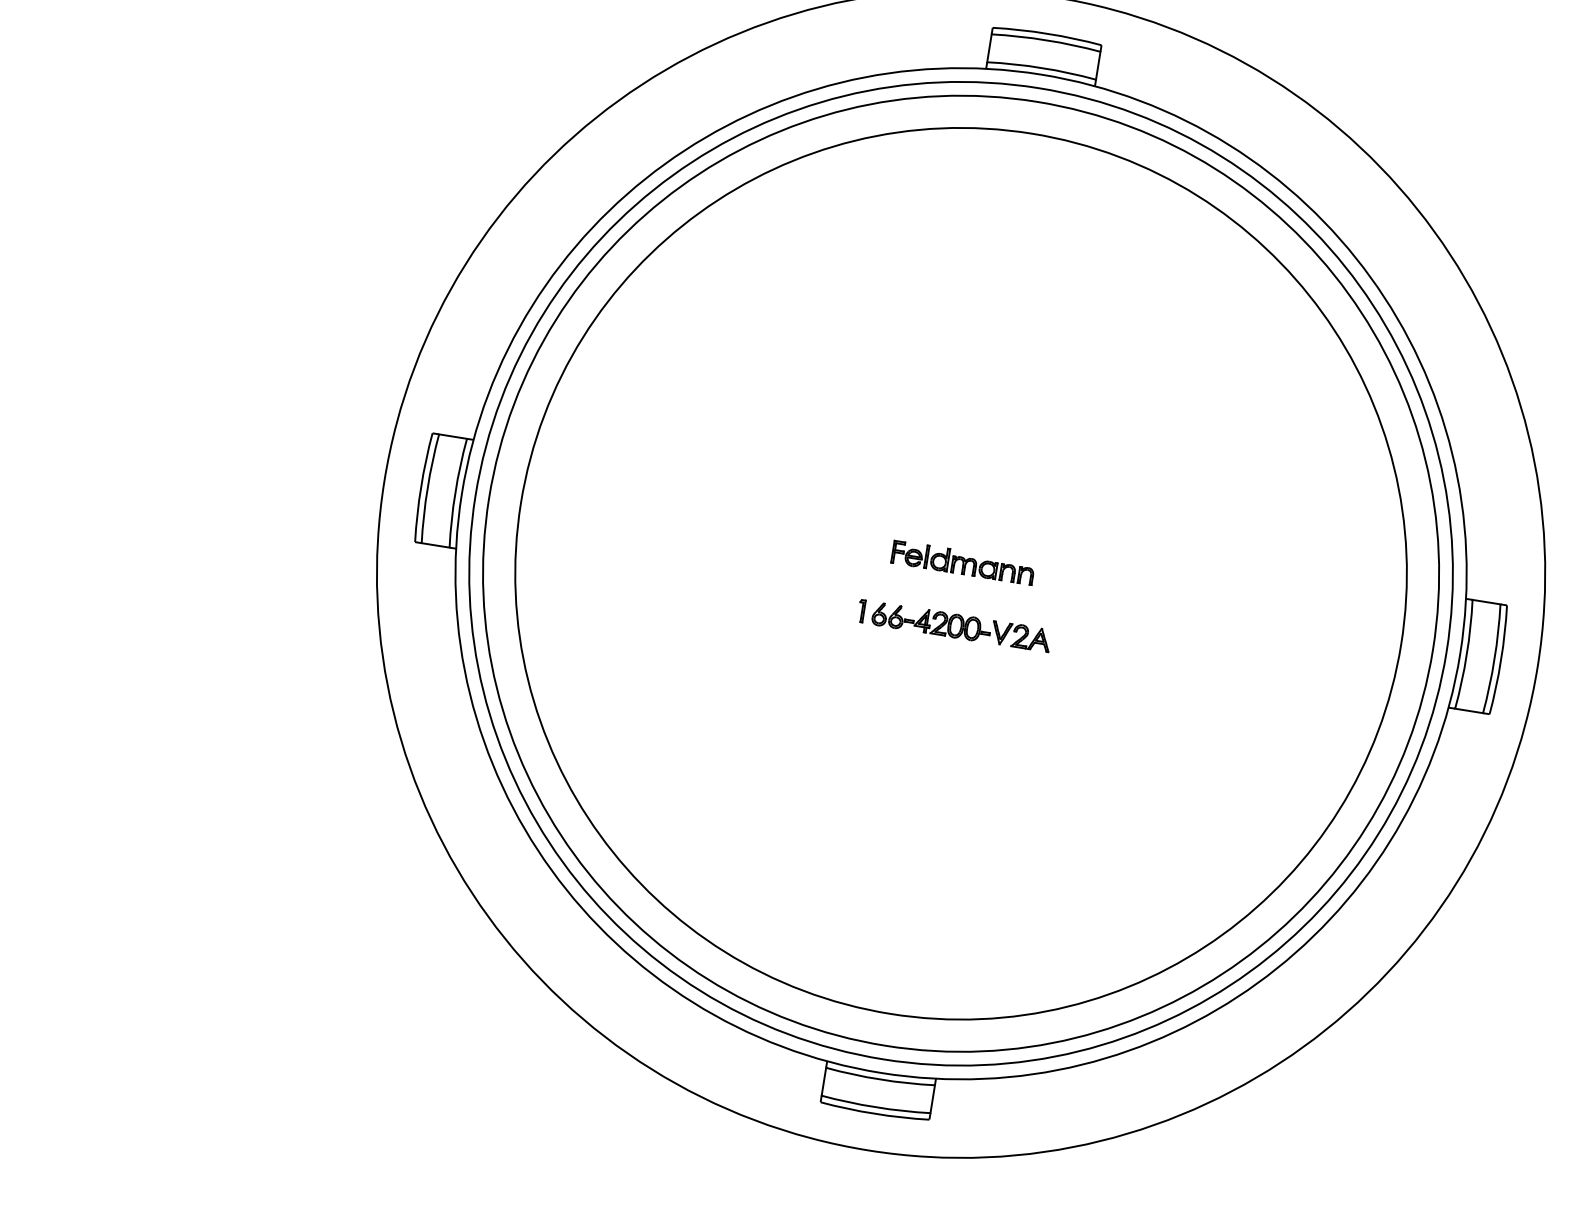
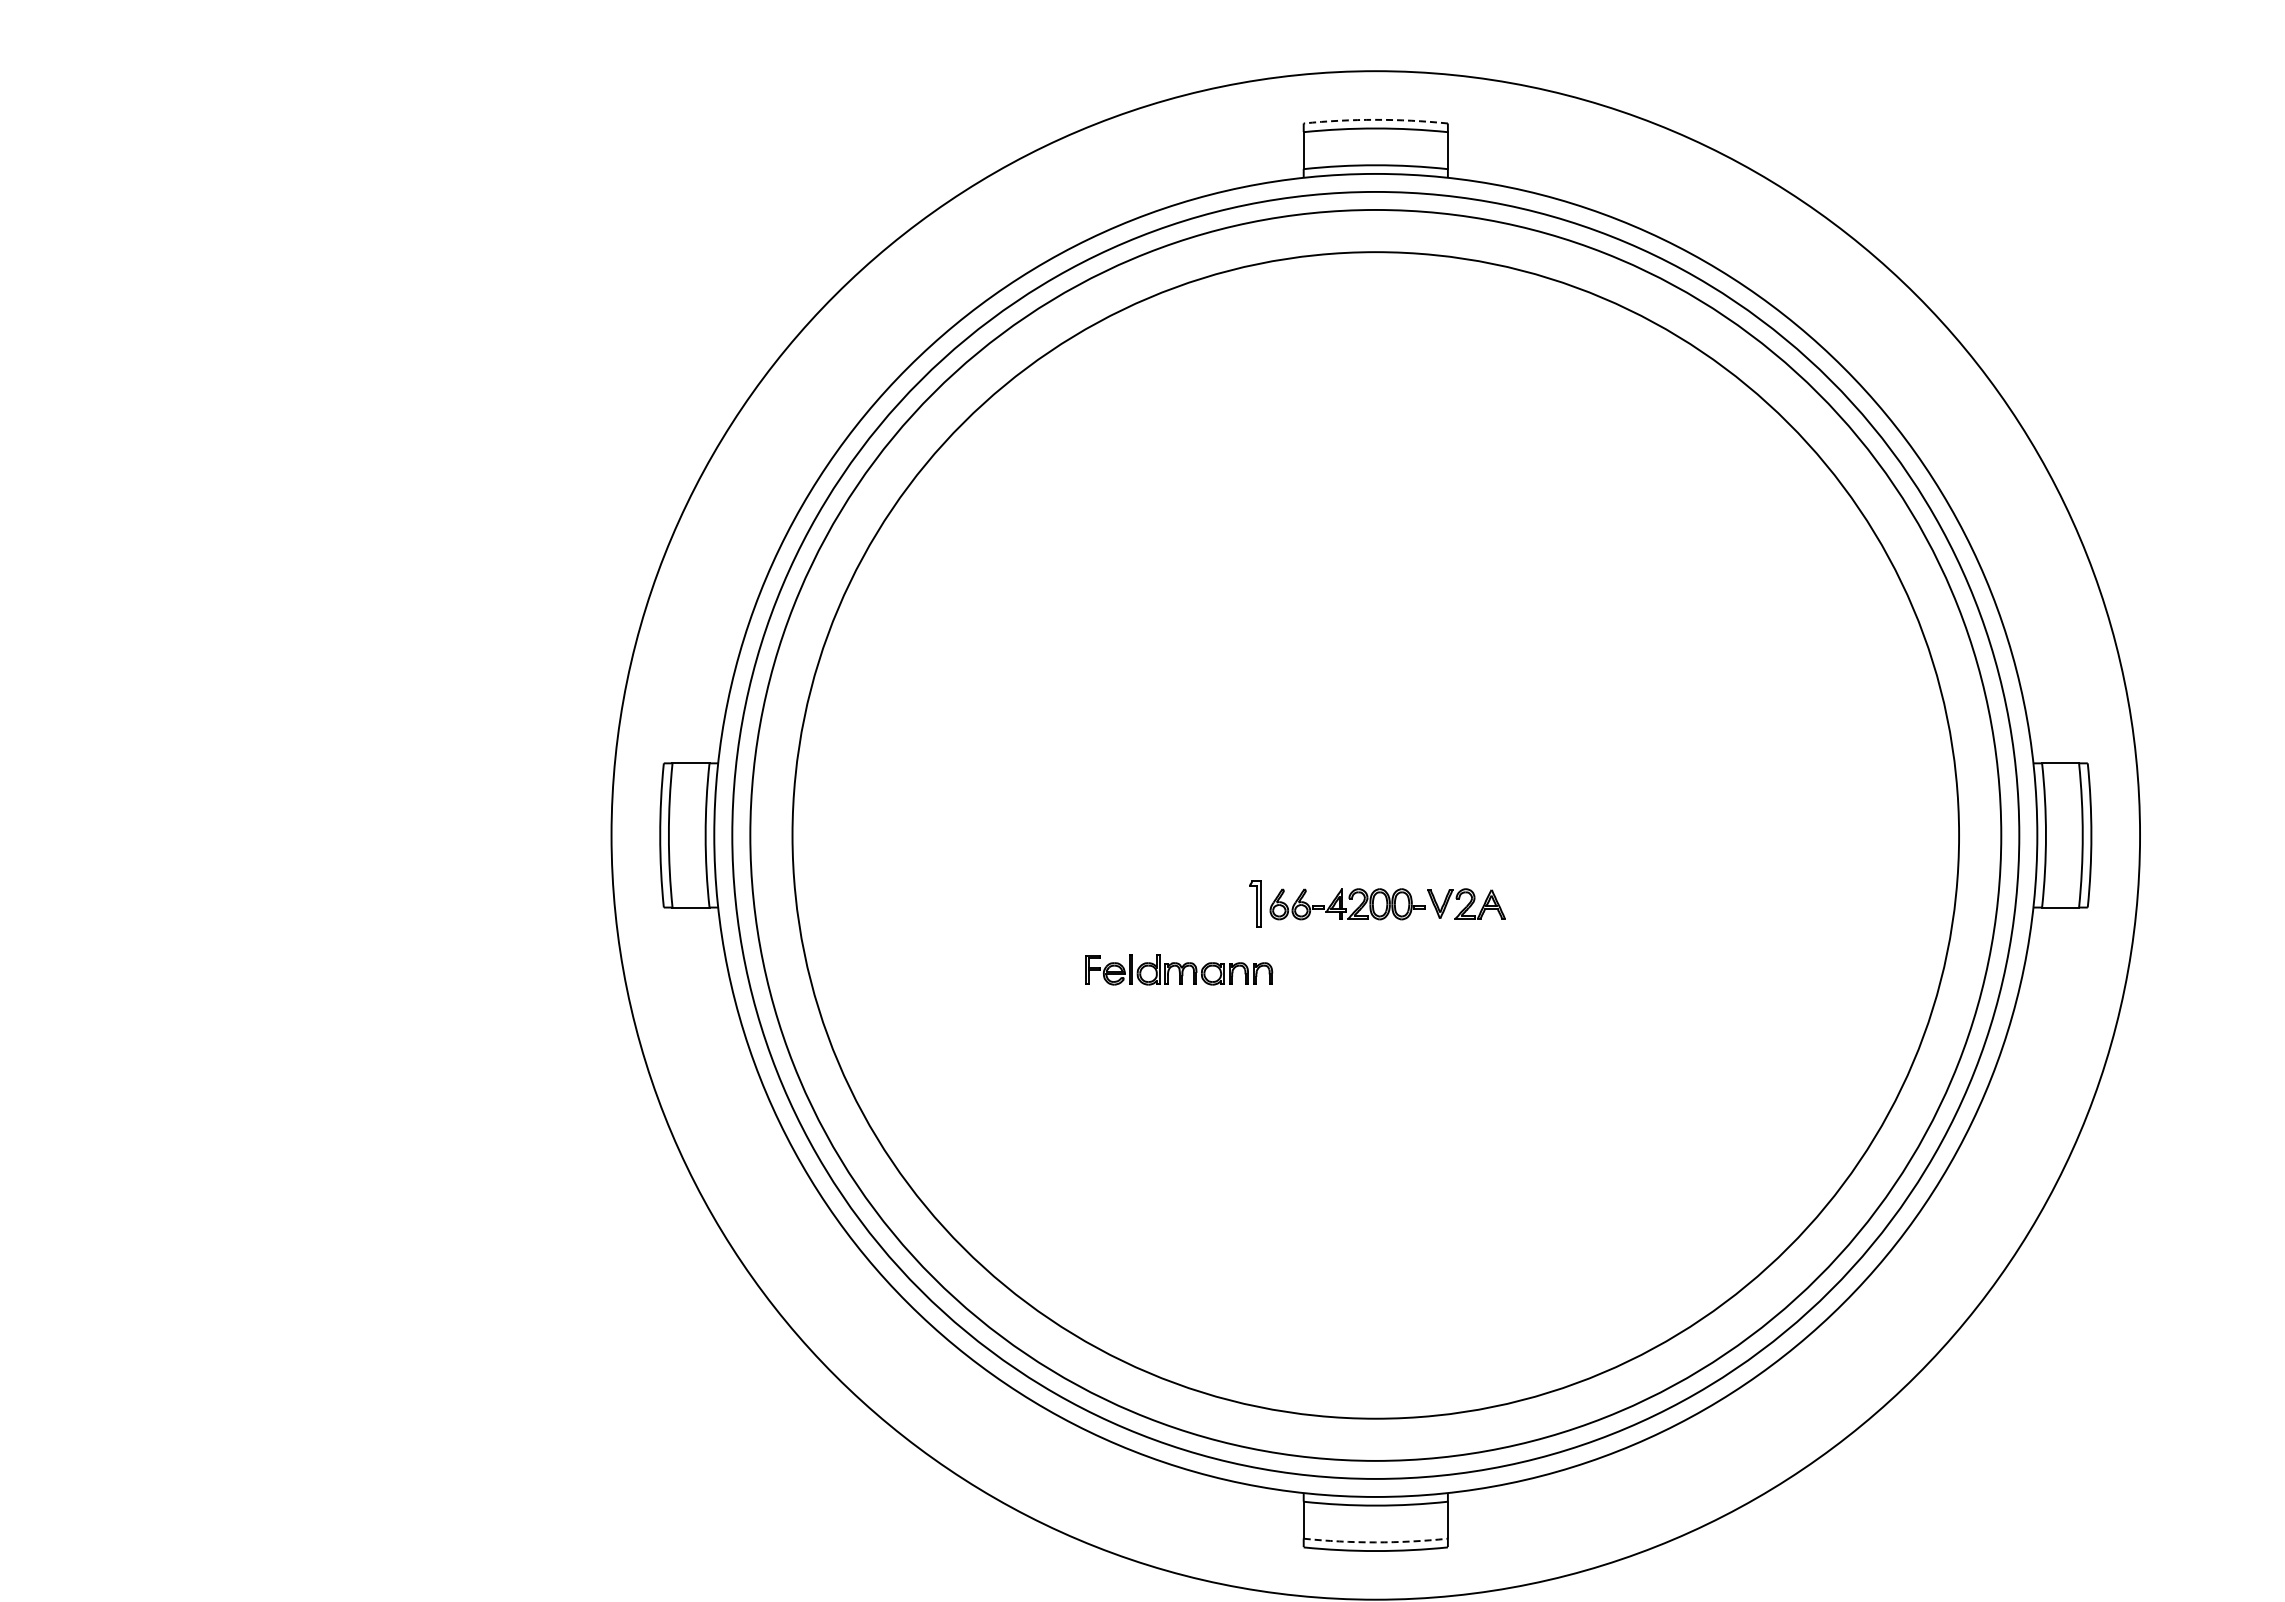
arc: (1047, 33) -> (1375, 119), solid -> dashed
part: (963, 562) -> (1179, 969), moved
part: (861, 611) -> (1254, 904), size x1.6
arc: (875, 1107) -> (1375, 1542), solid -> dashed

